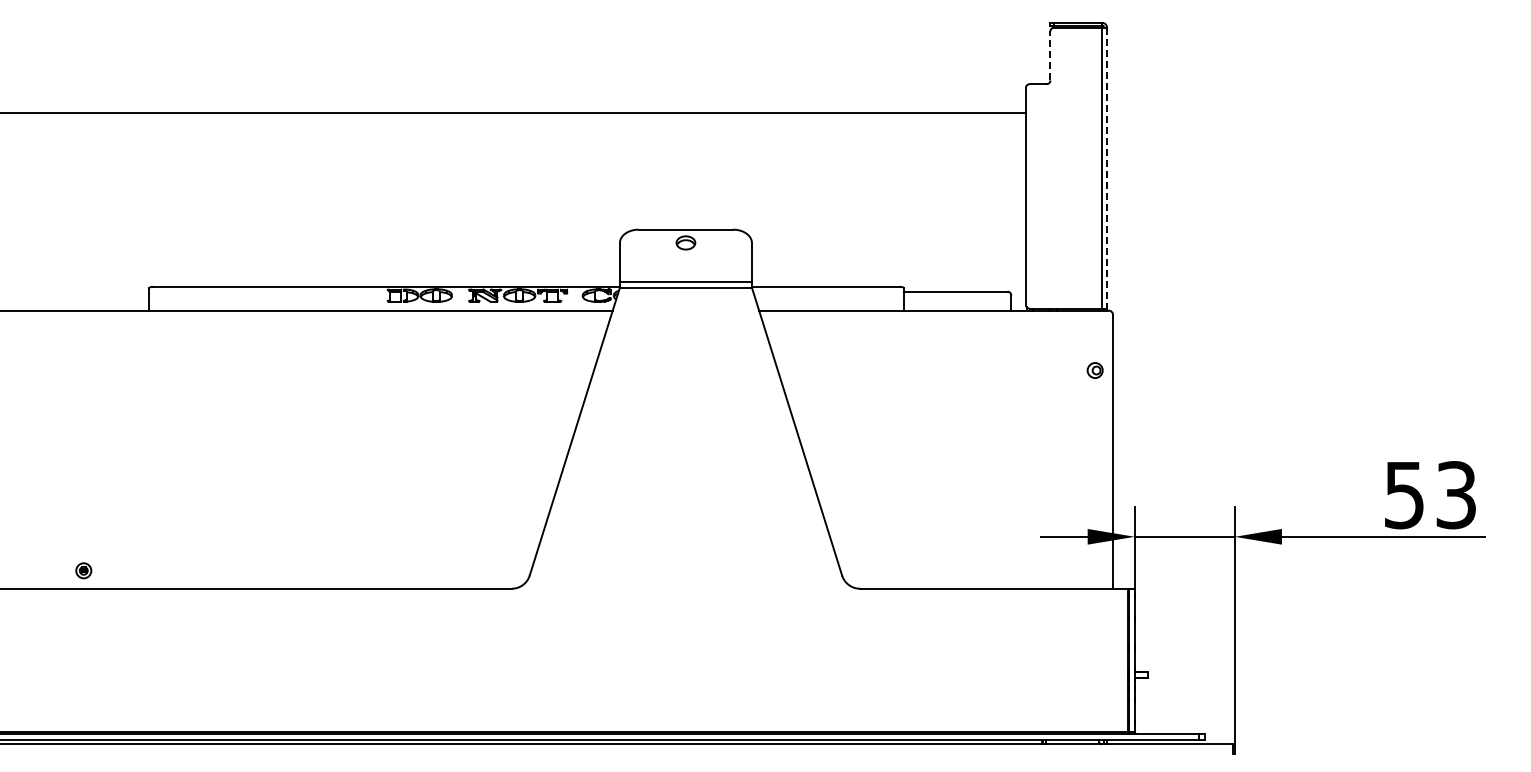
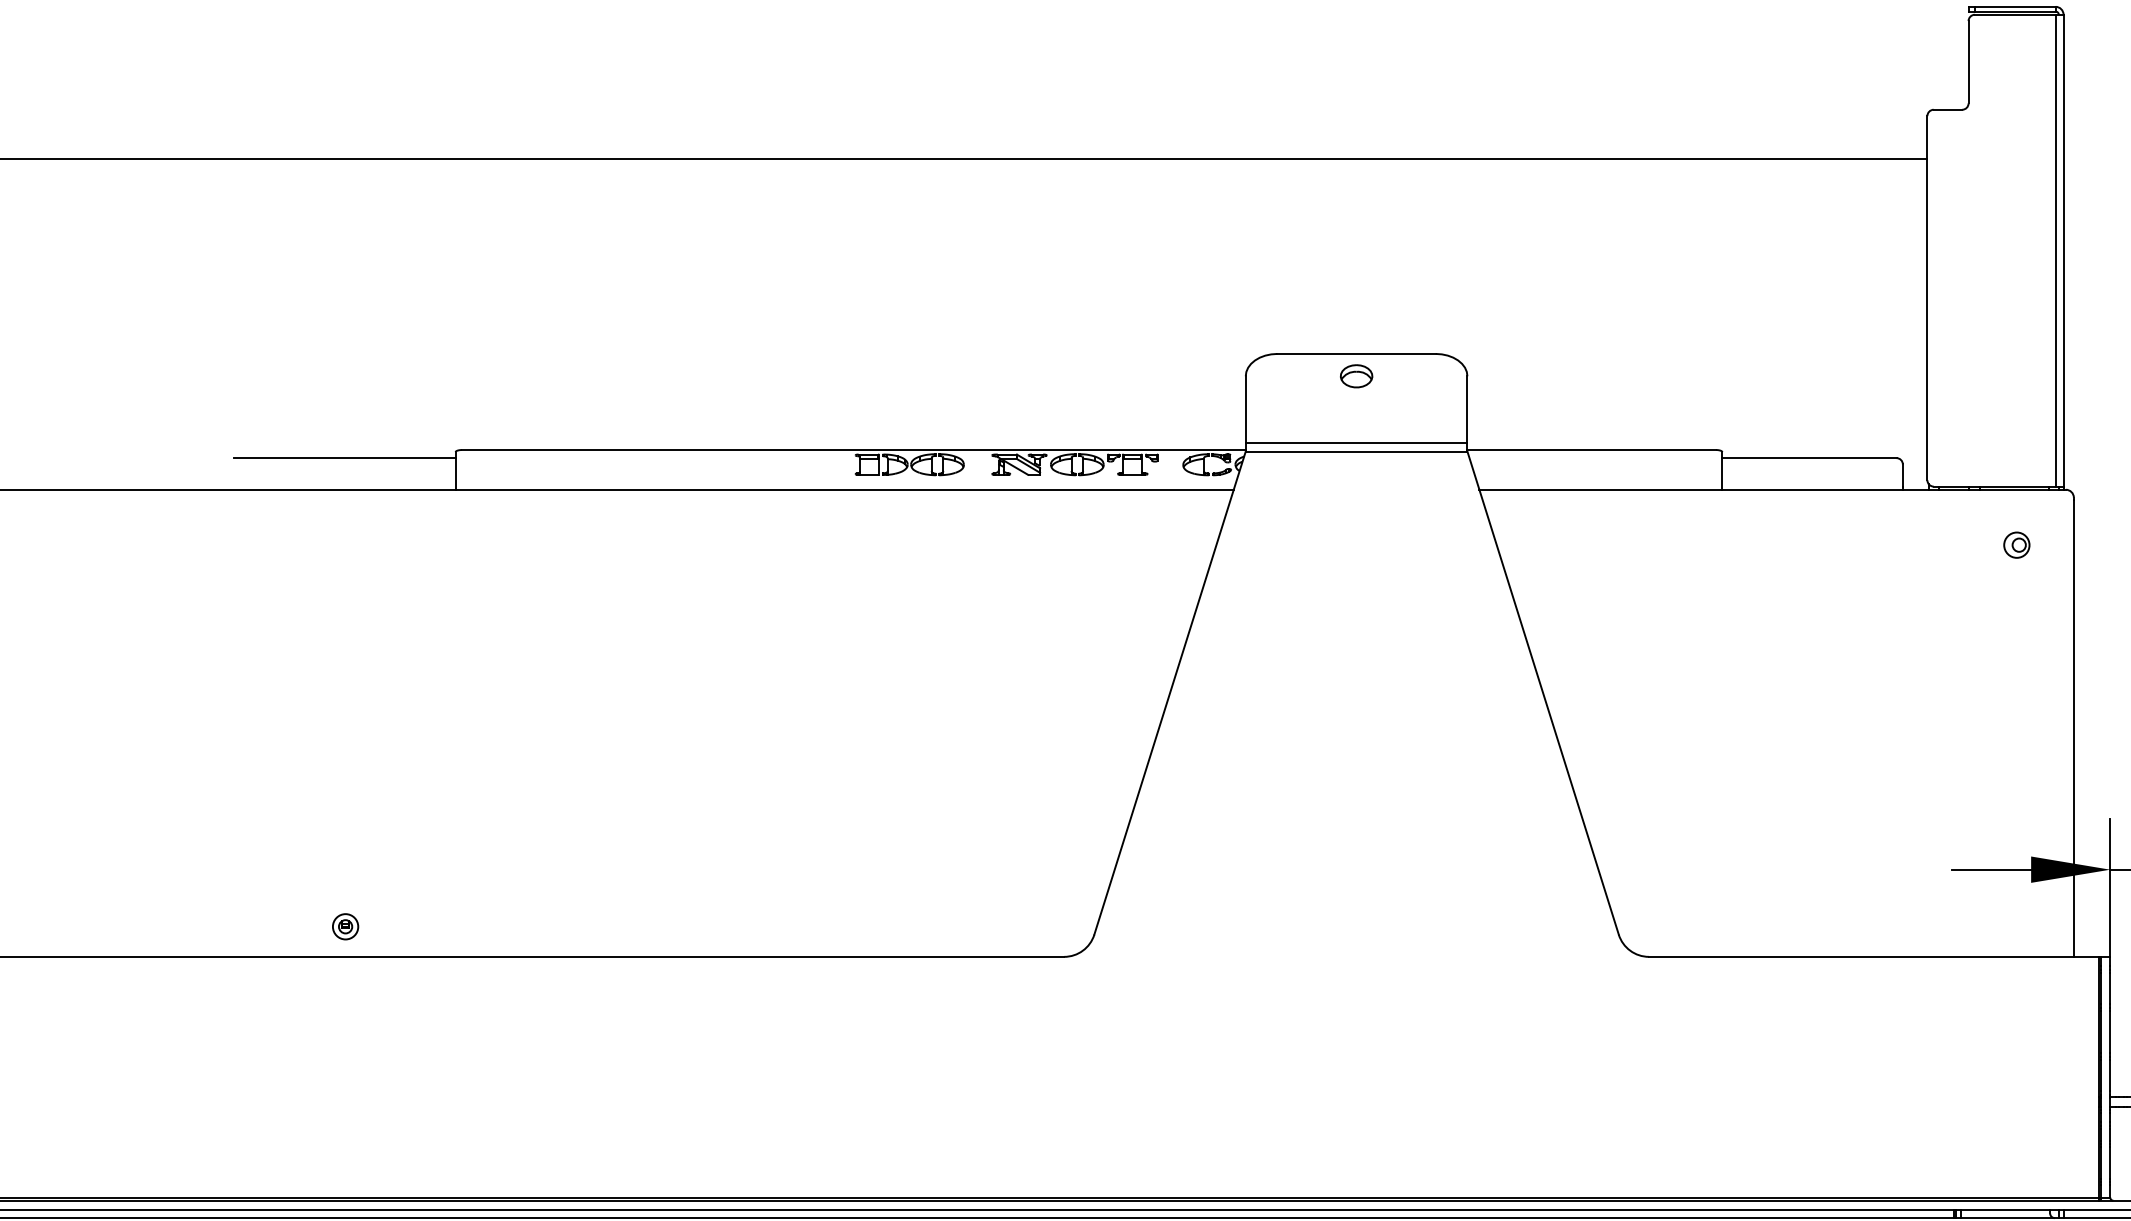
line: (1050, 55) -> (1968, 61), dashed -> solid
line: (1107, 168) -> (2064, 251), dashed -> solid
line: (83, 291) -> (345, 457), added
part: (1094, 370) -> (2015, 545), moved

